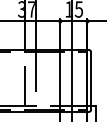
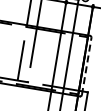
line: (91, 80) -> (87, 66), solid -> dashed

